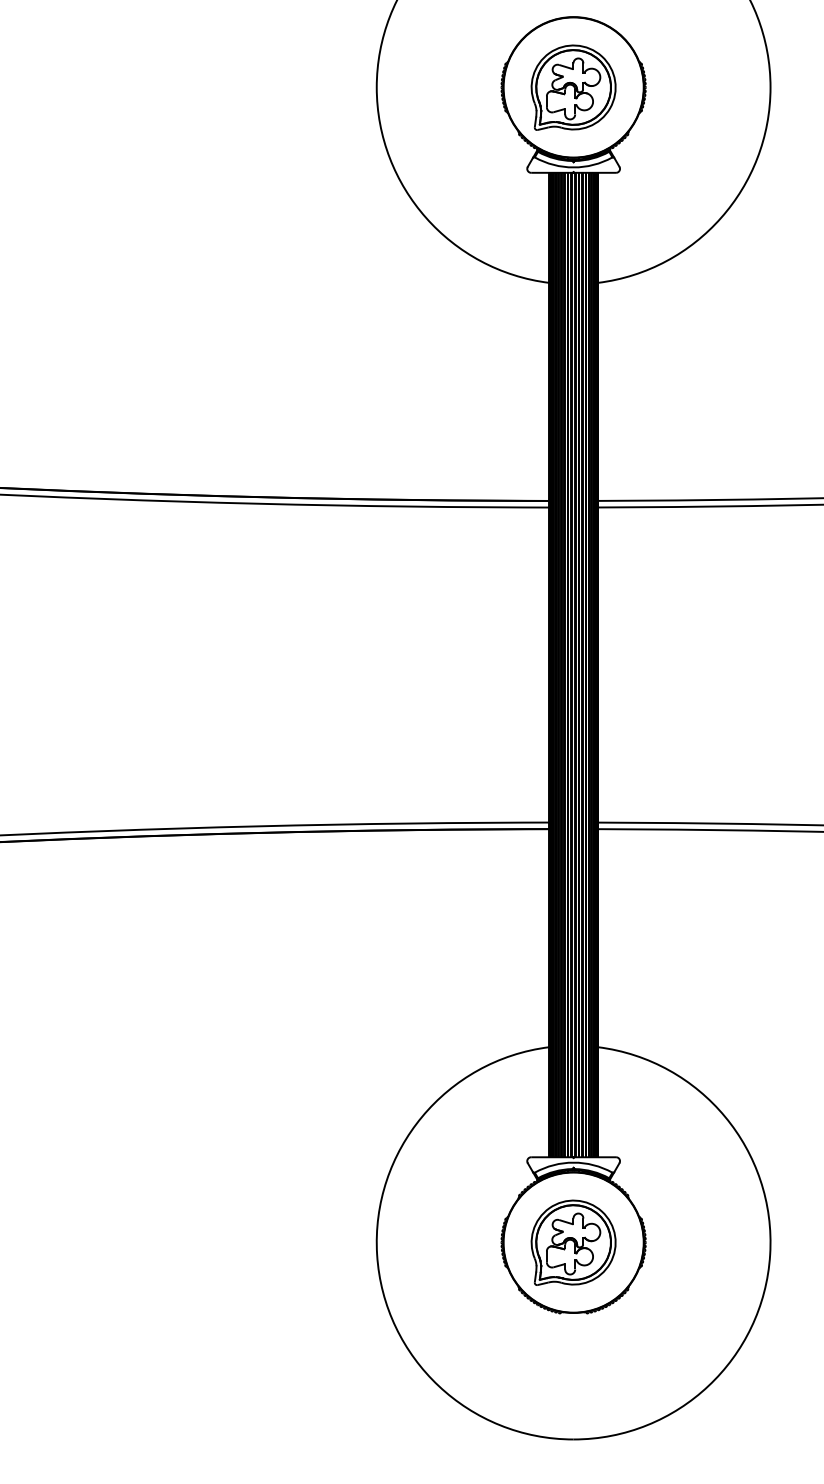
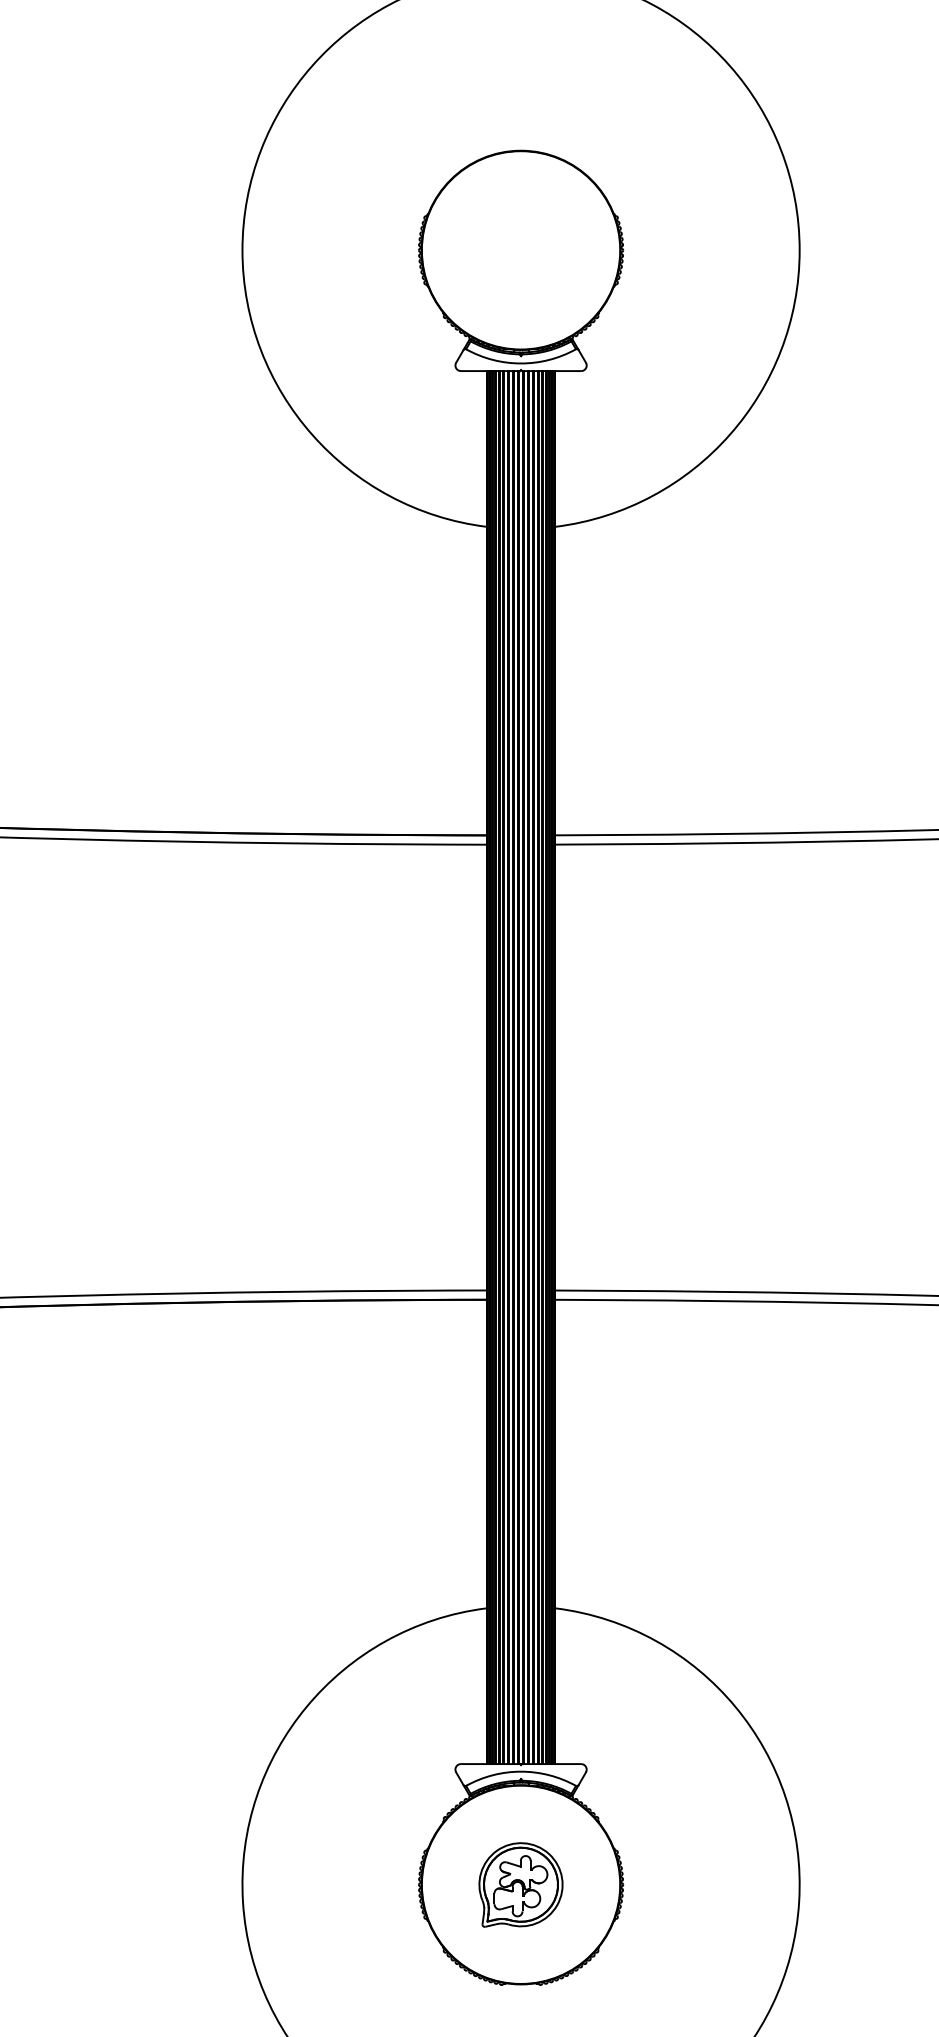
part: (573, 87) -> (520, 250), removed
part: (573, 1242) -> (520, 1884), size x0.7

